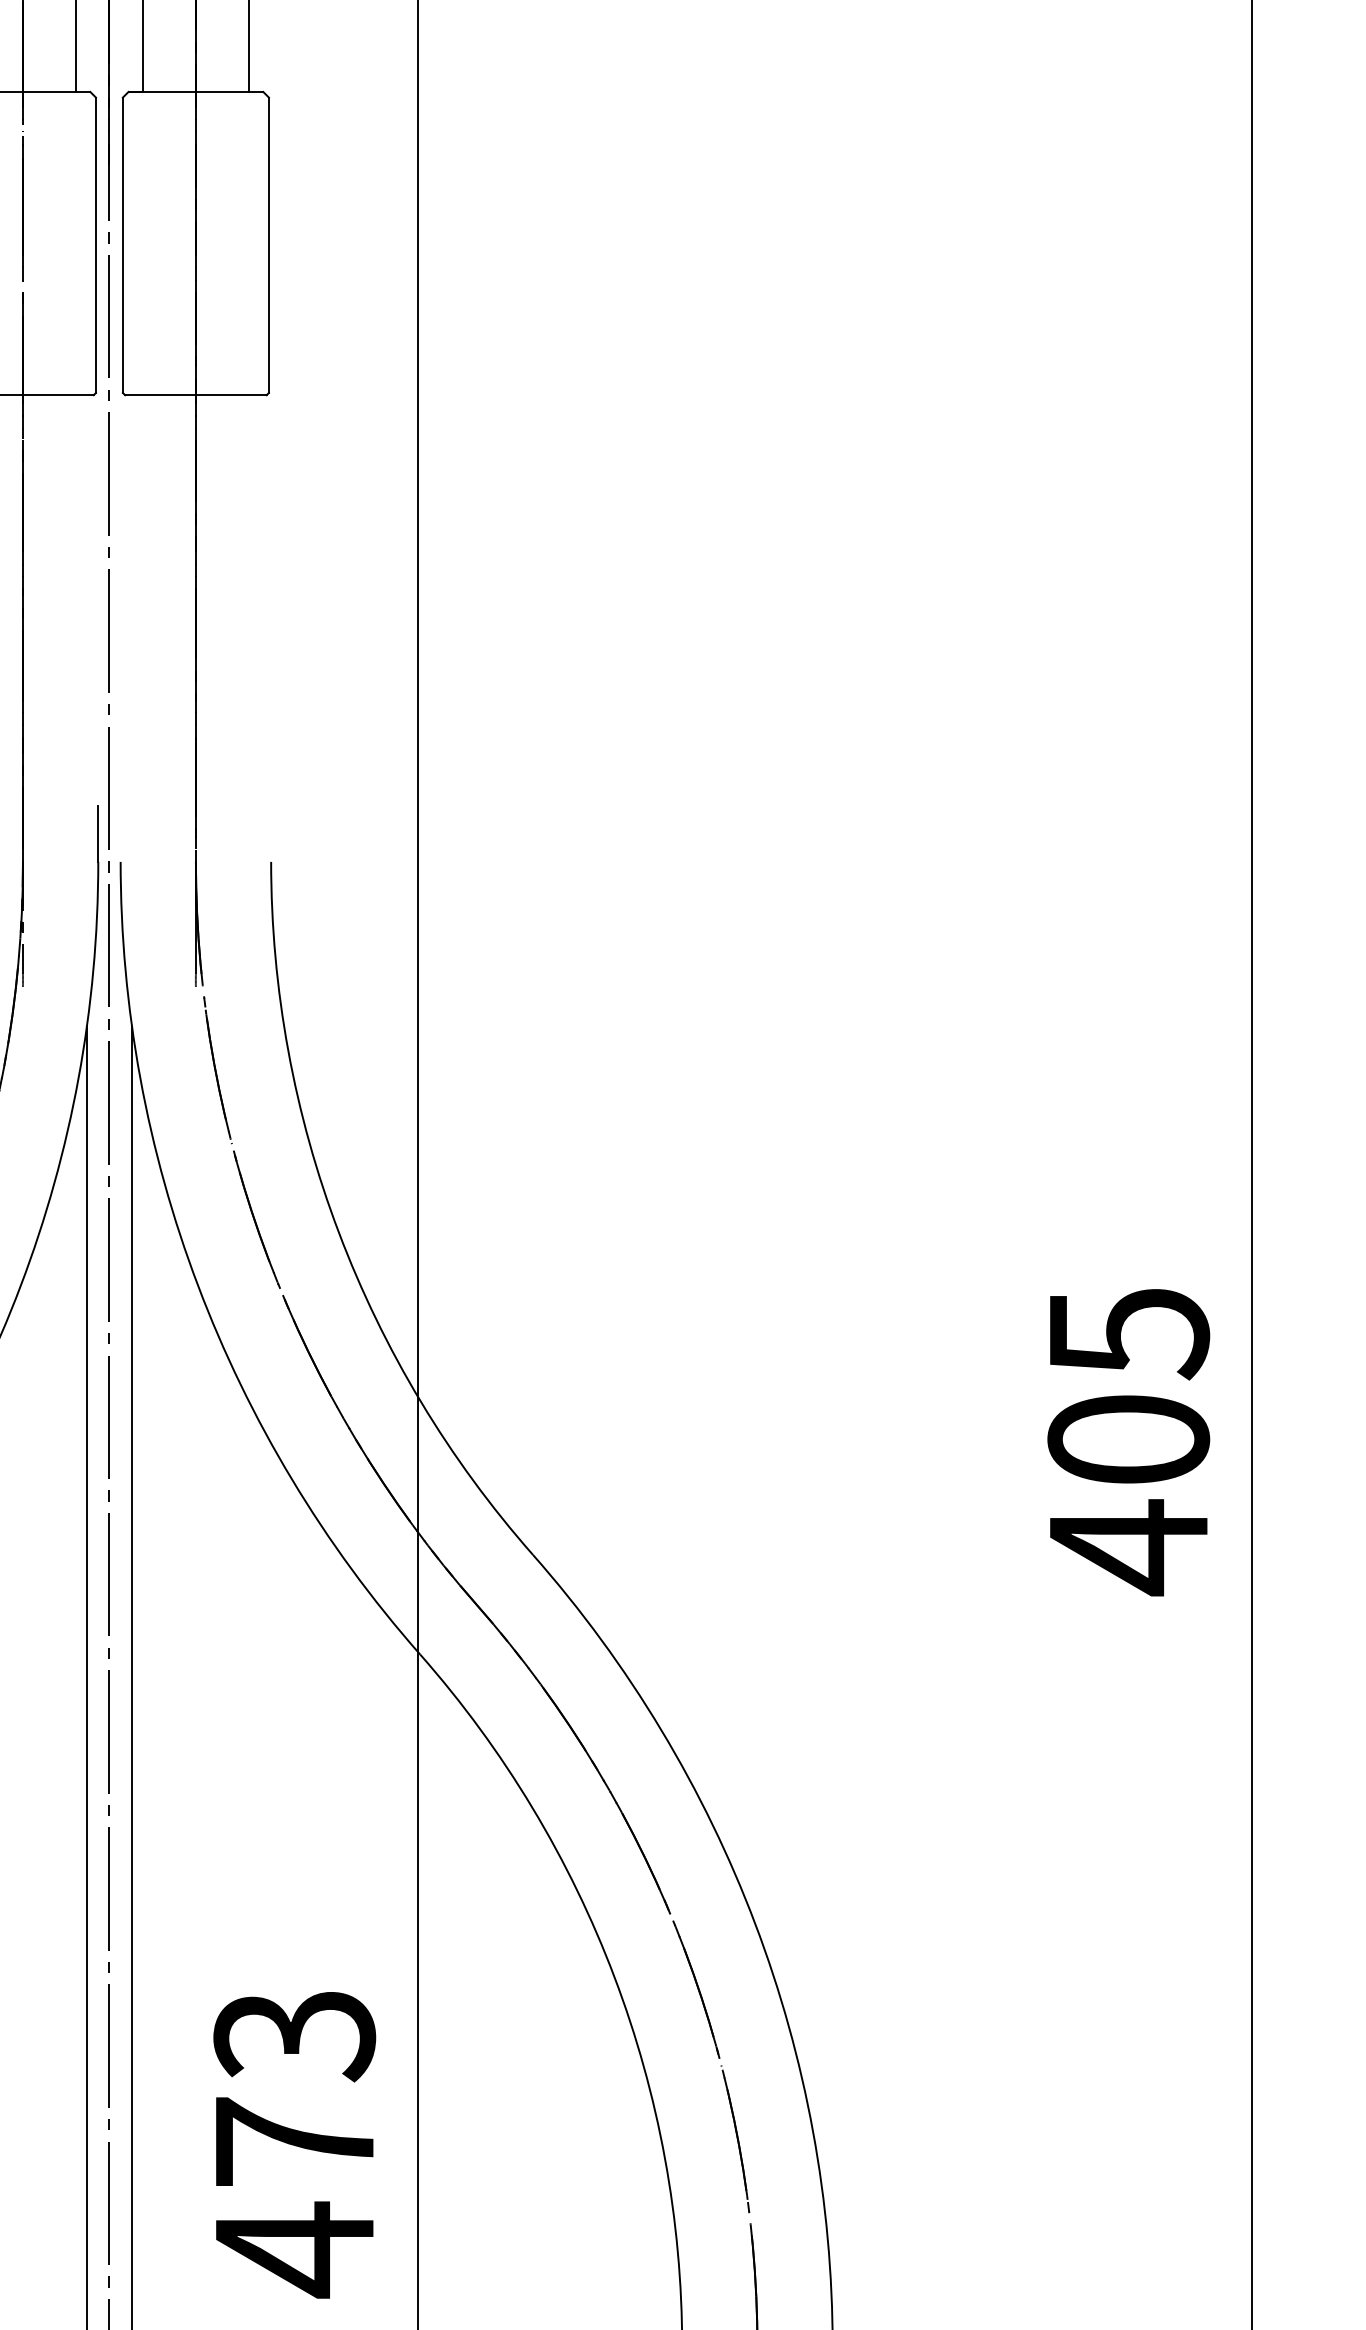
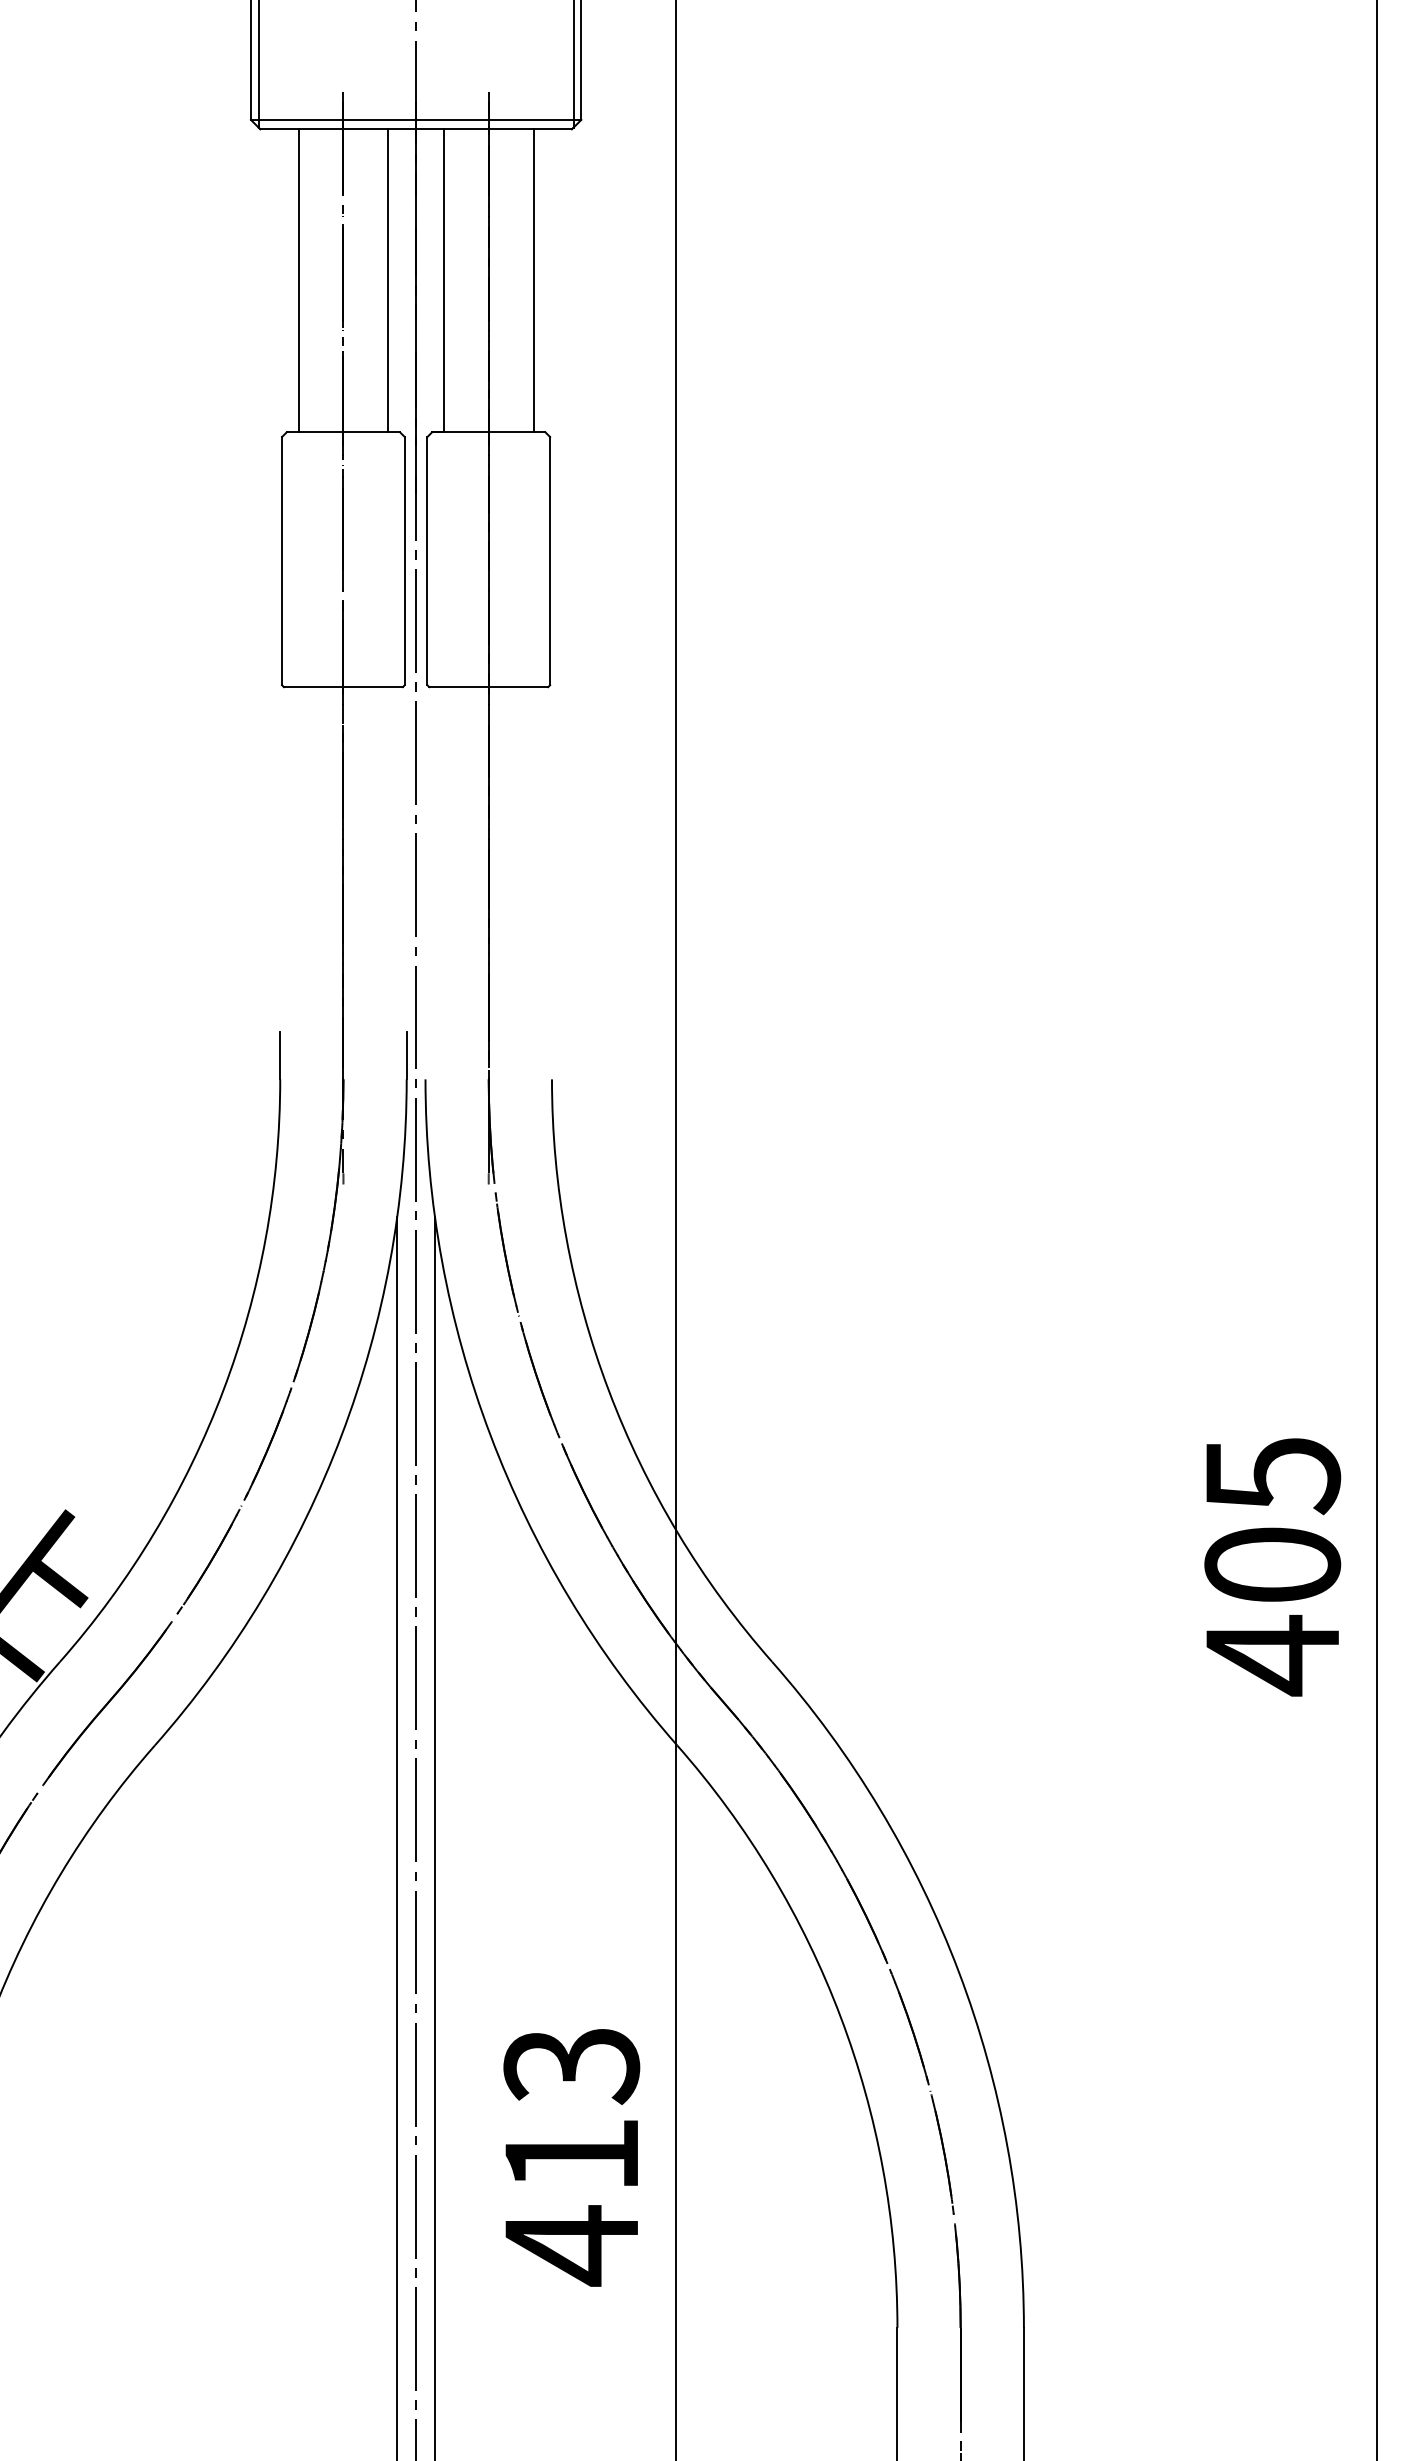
text: (294, 2141) -> (571, 2154), 473 -> 413

